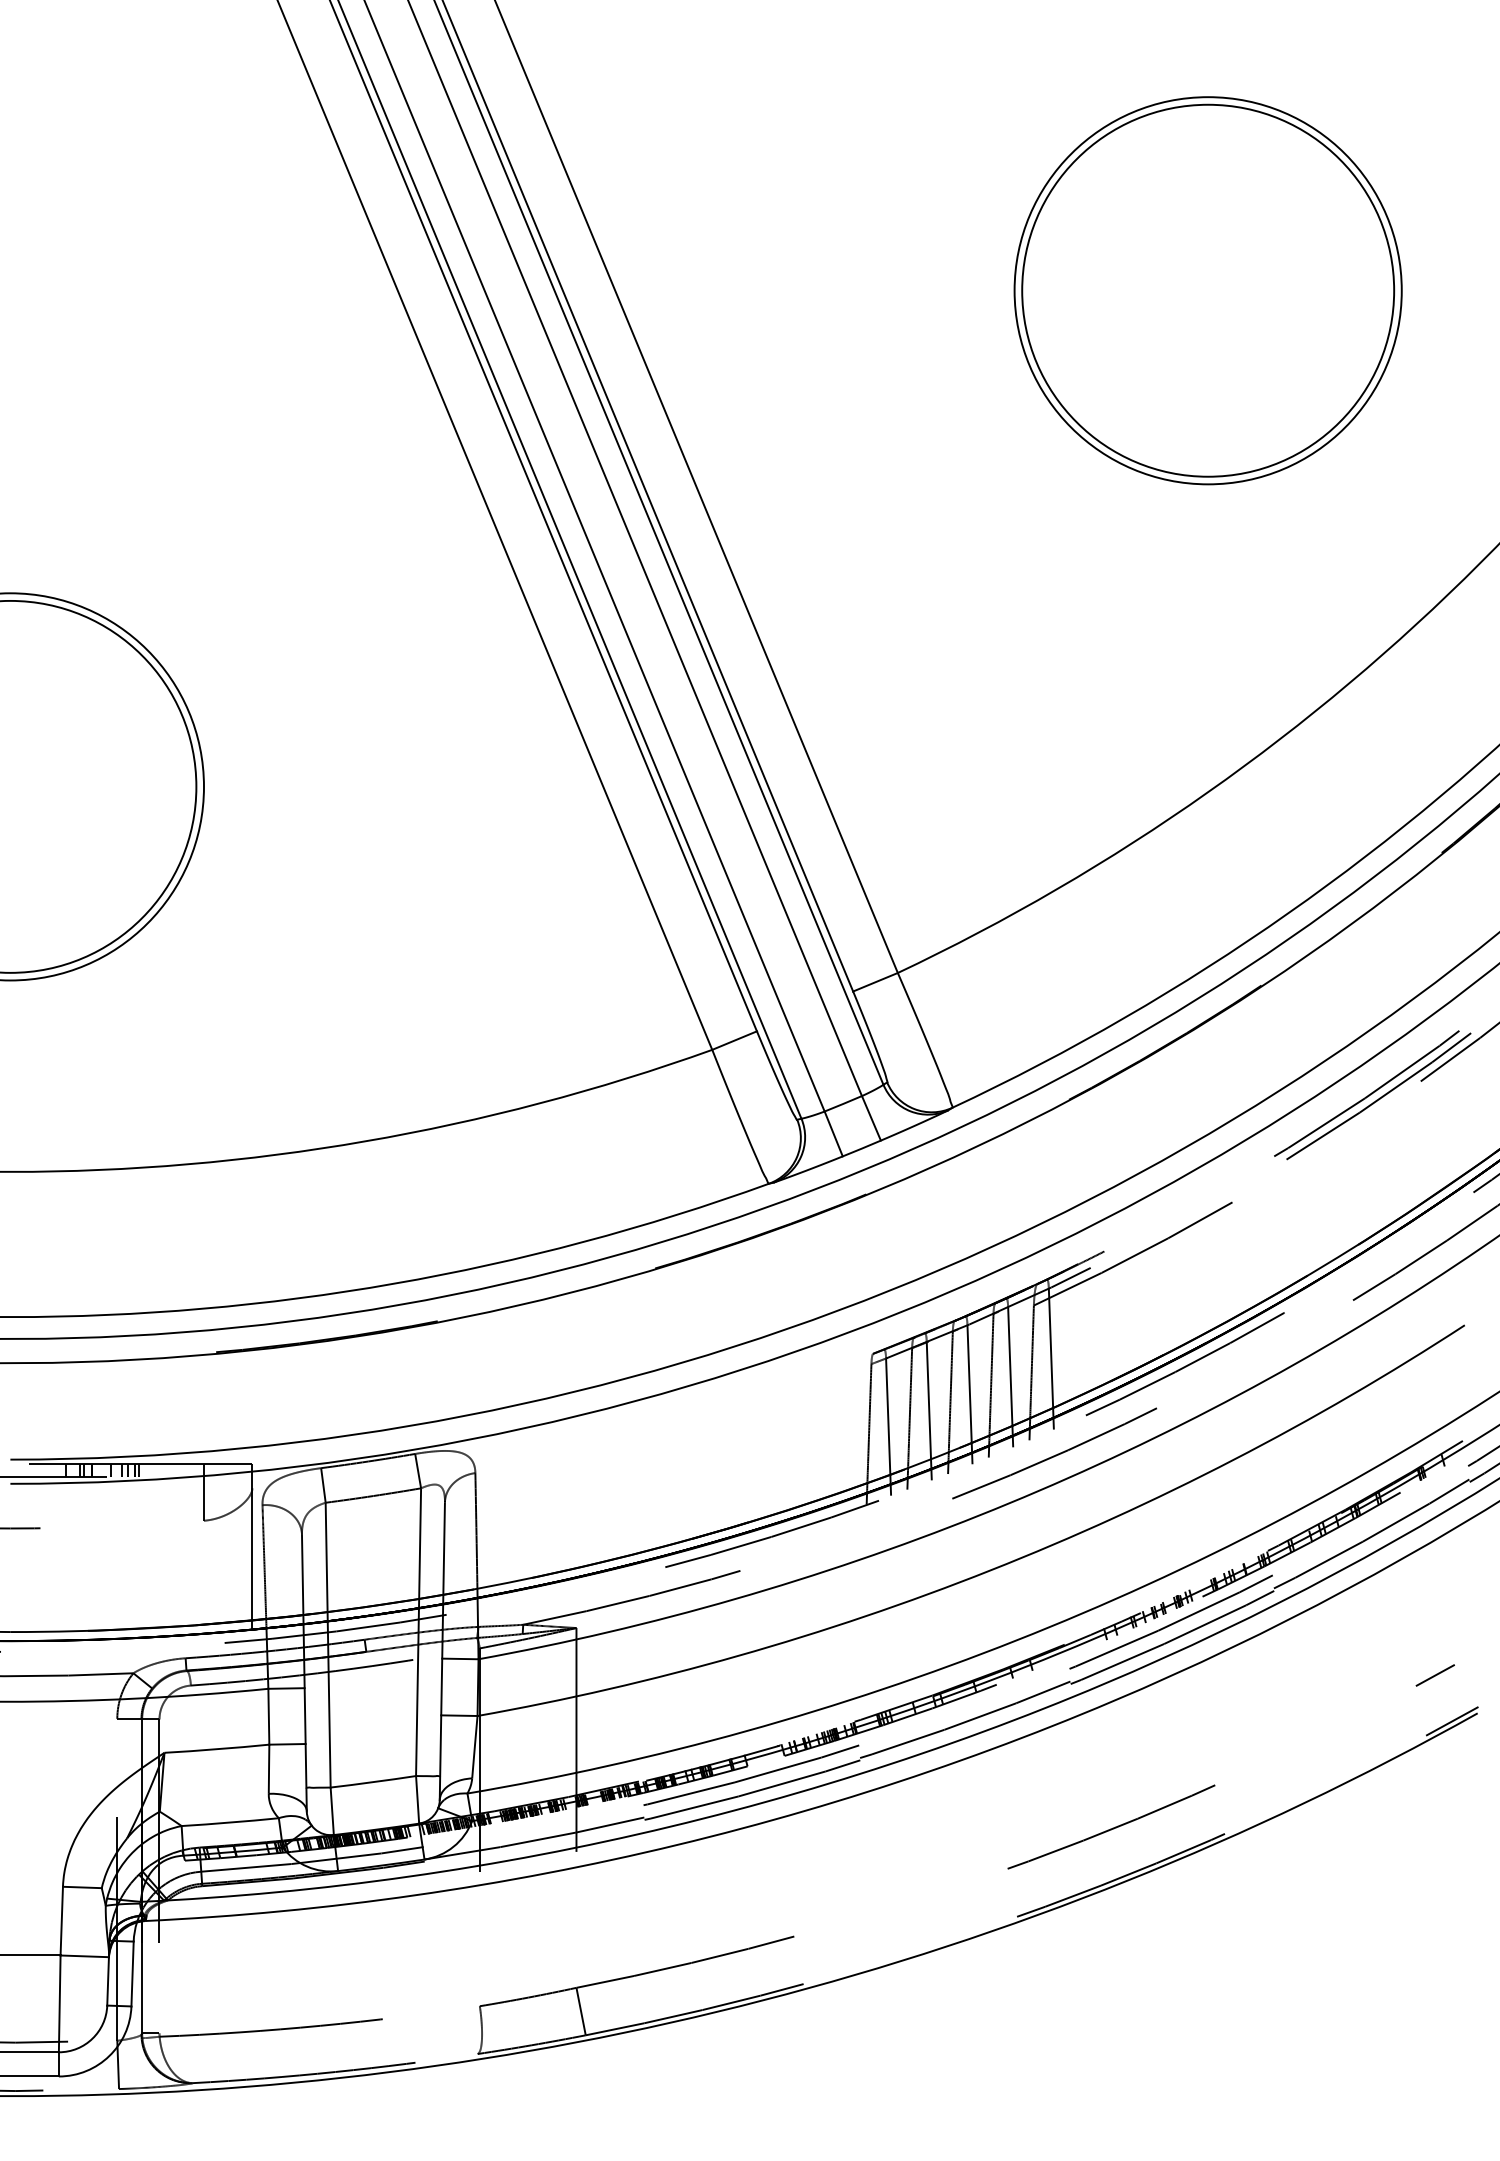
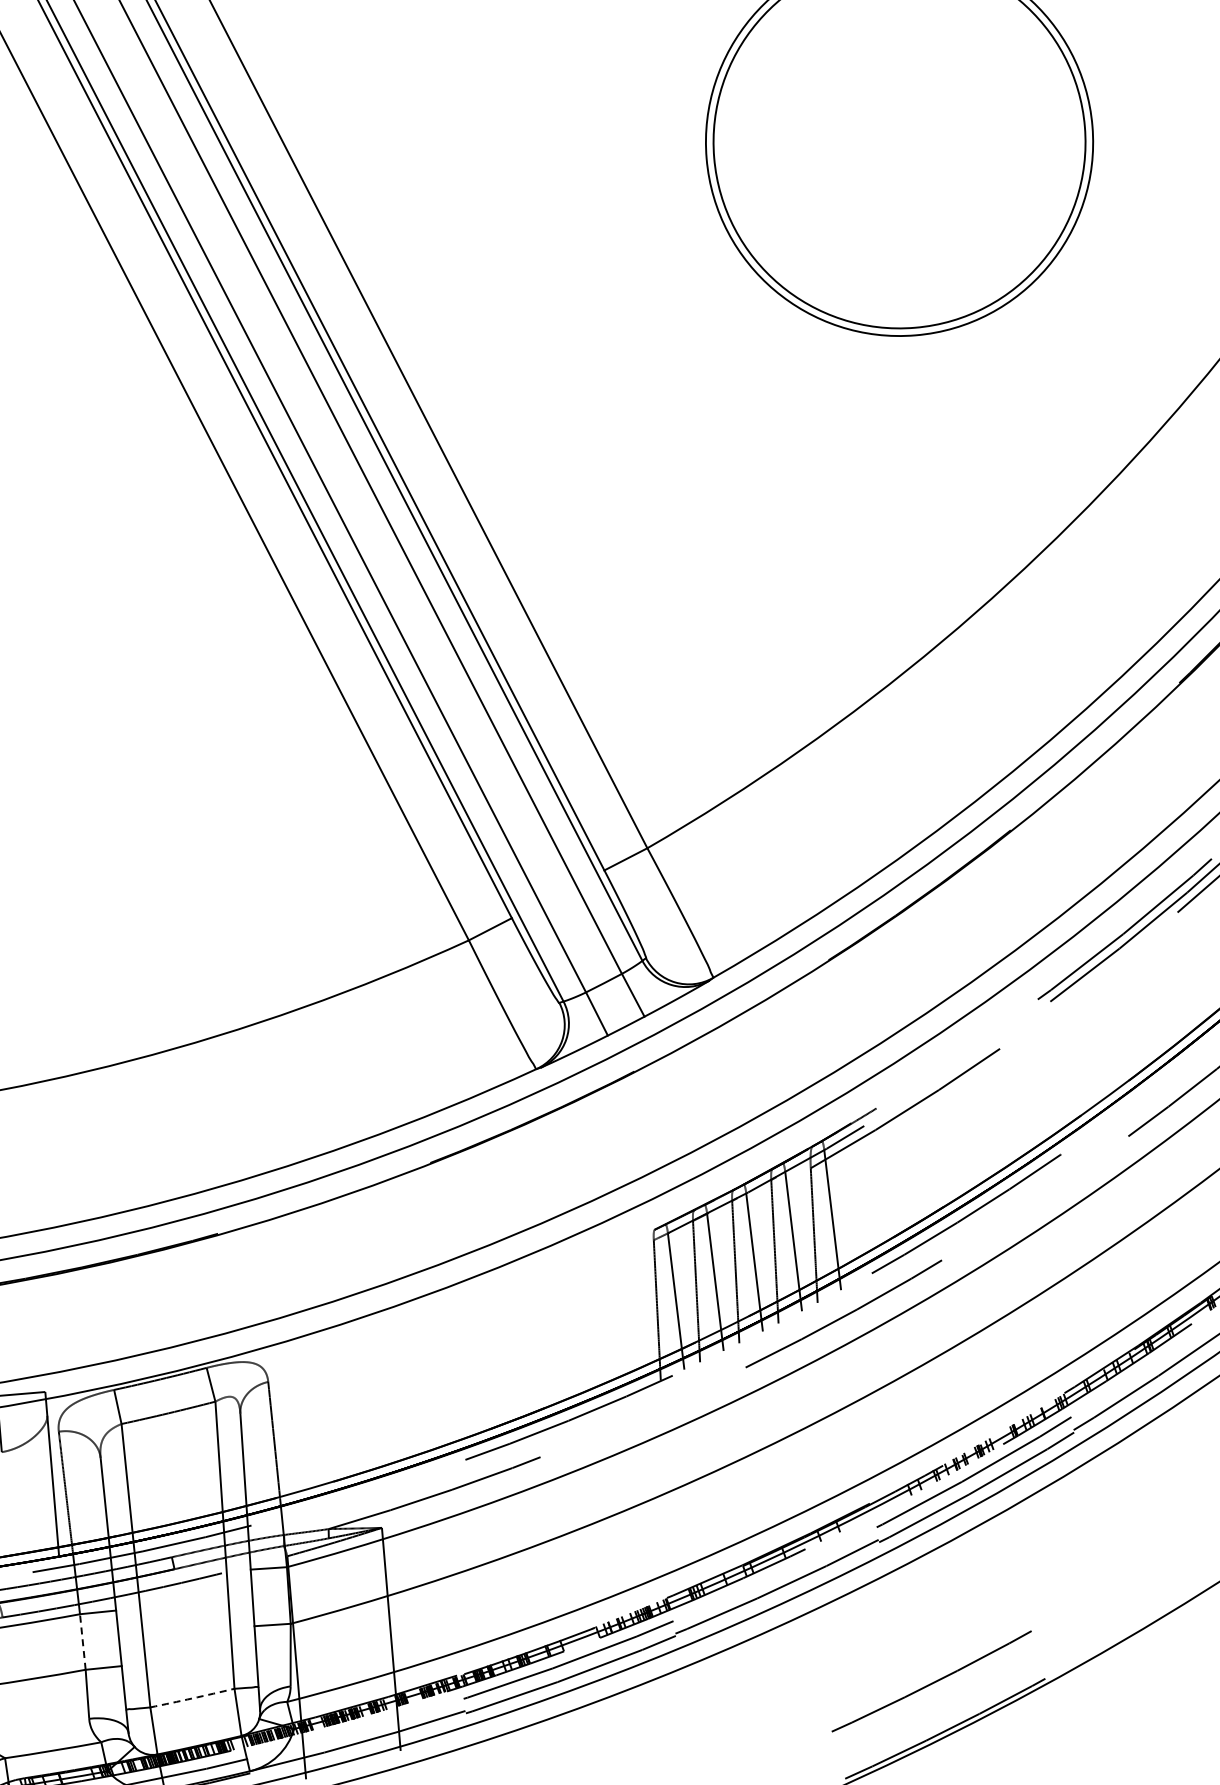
line: (268, 1716) -> (82, 1641), solid -> dashed
arc: (373, 1782) -> (192, 1698), solid -> dashed

